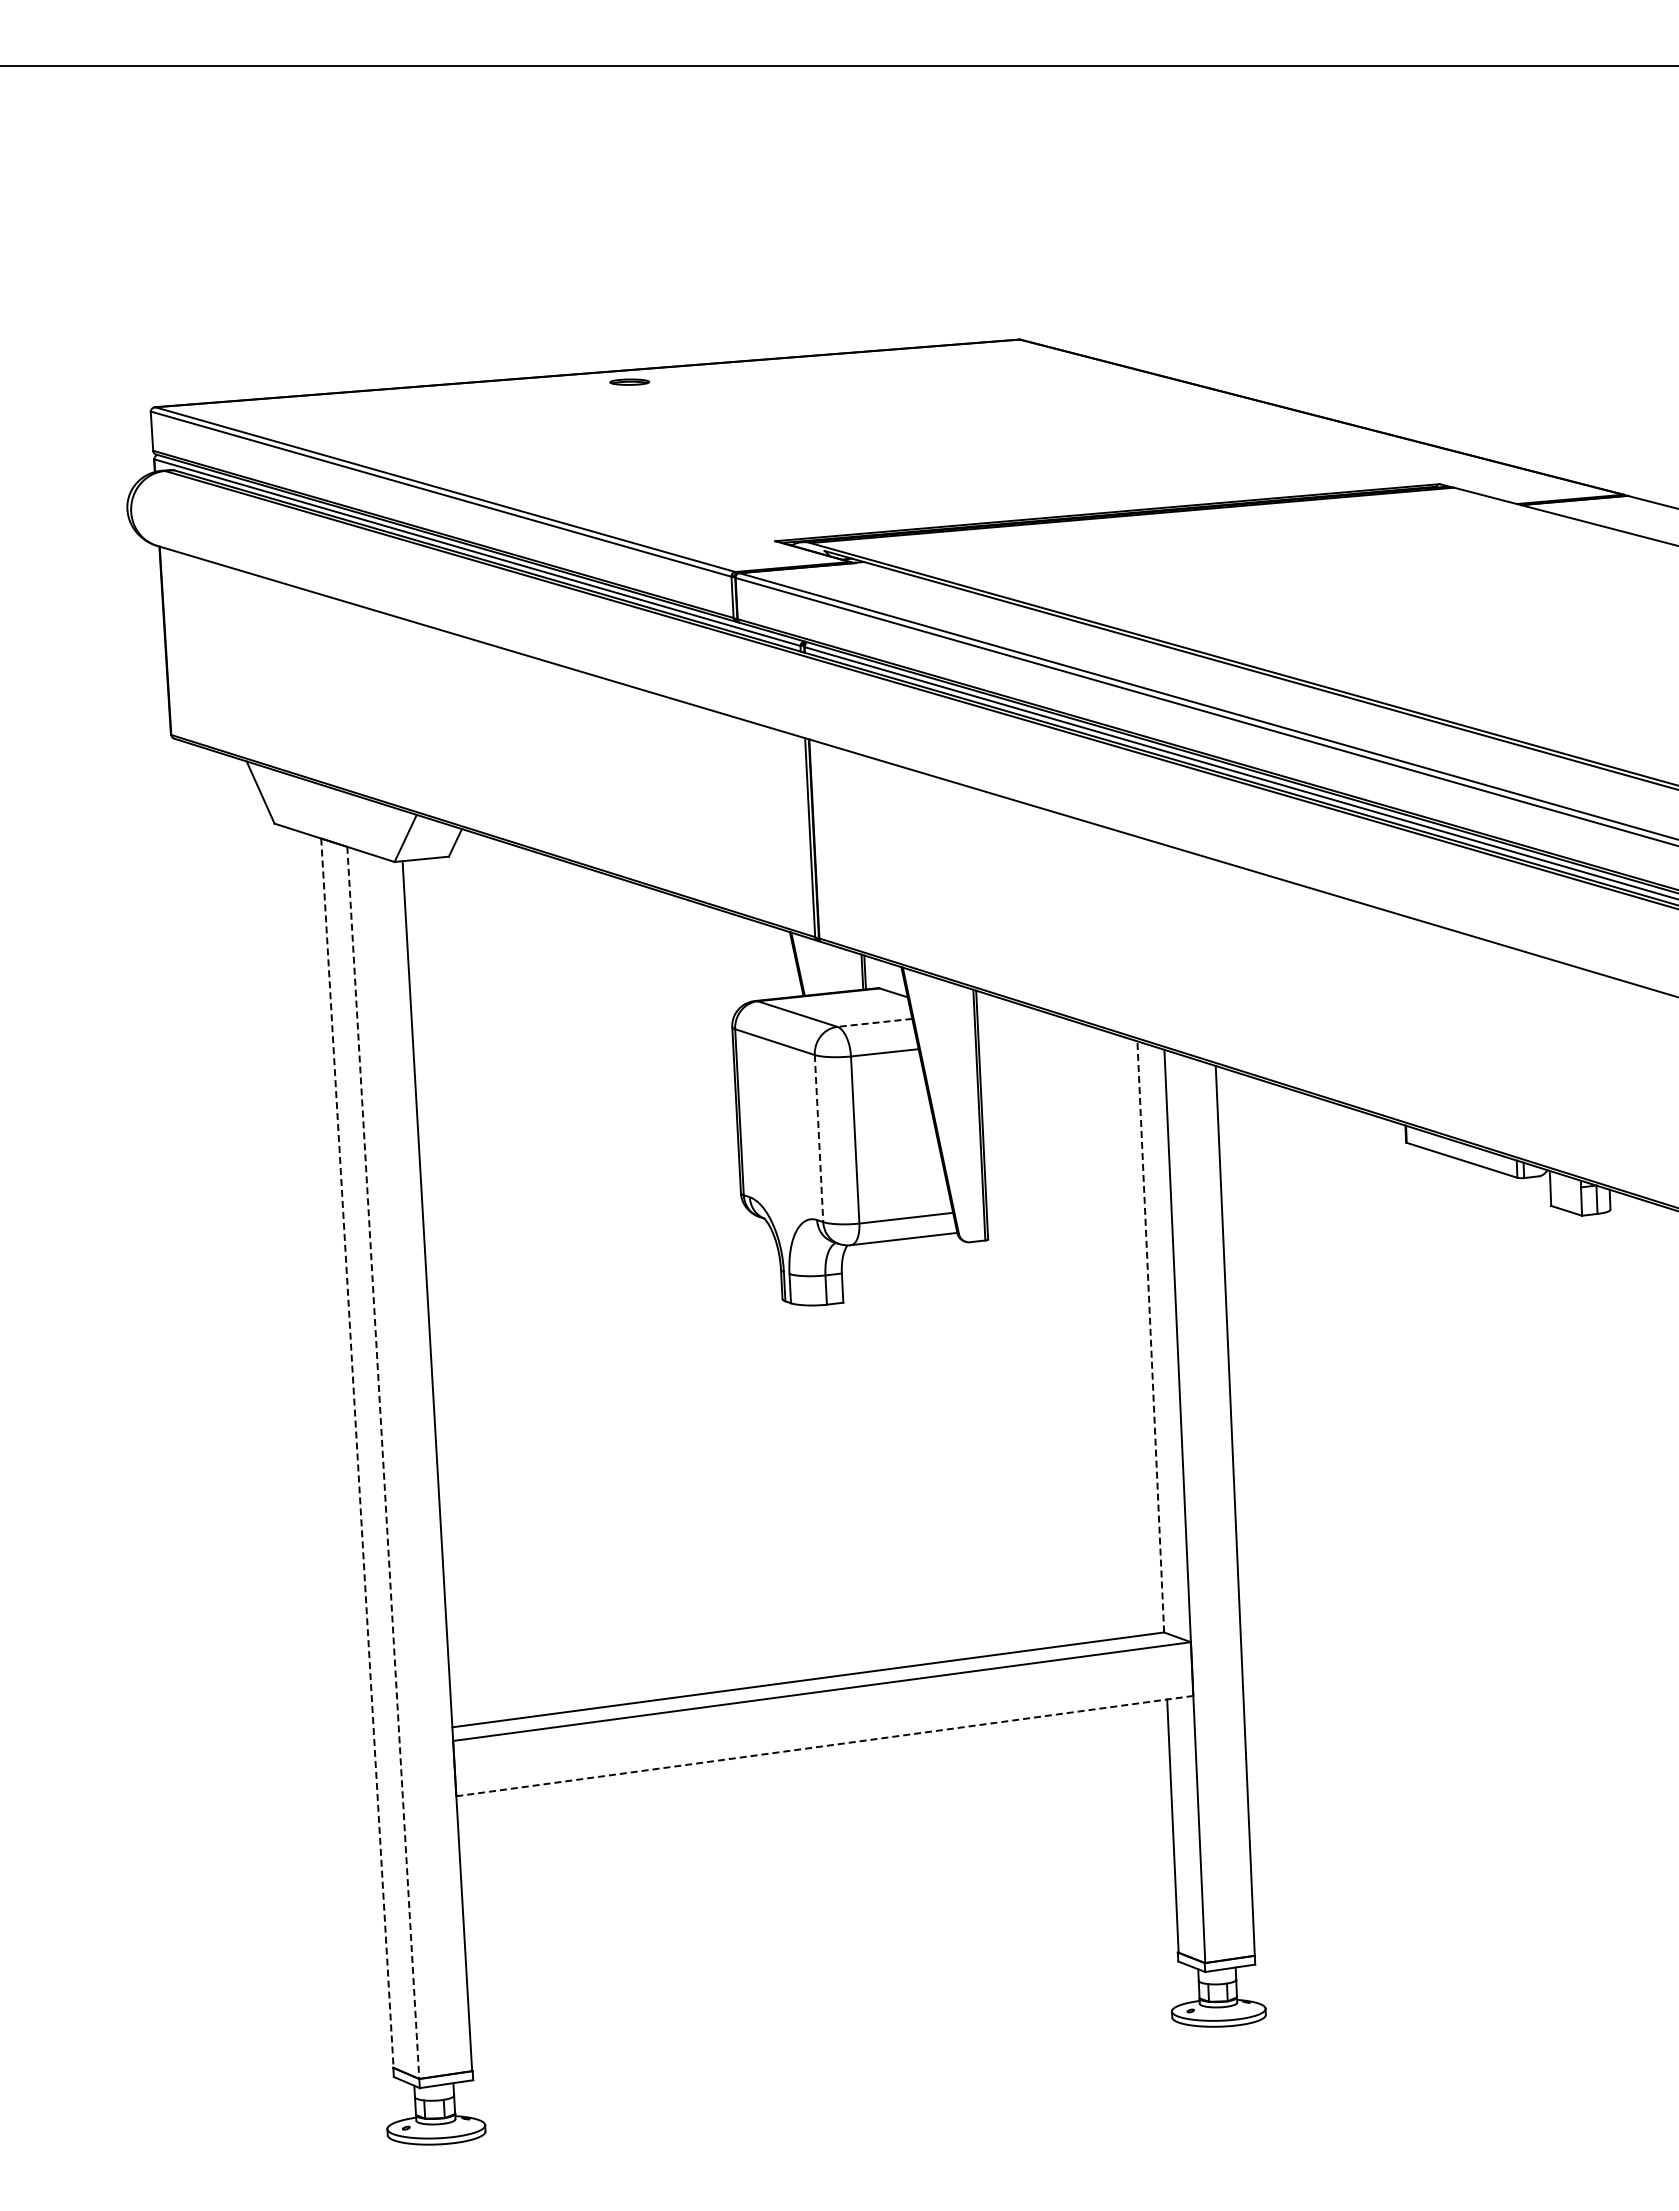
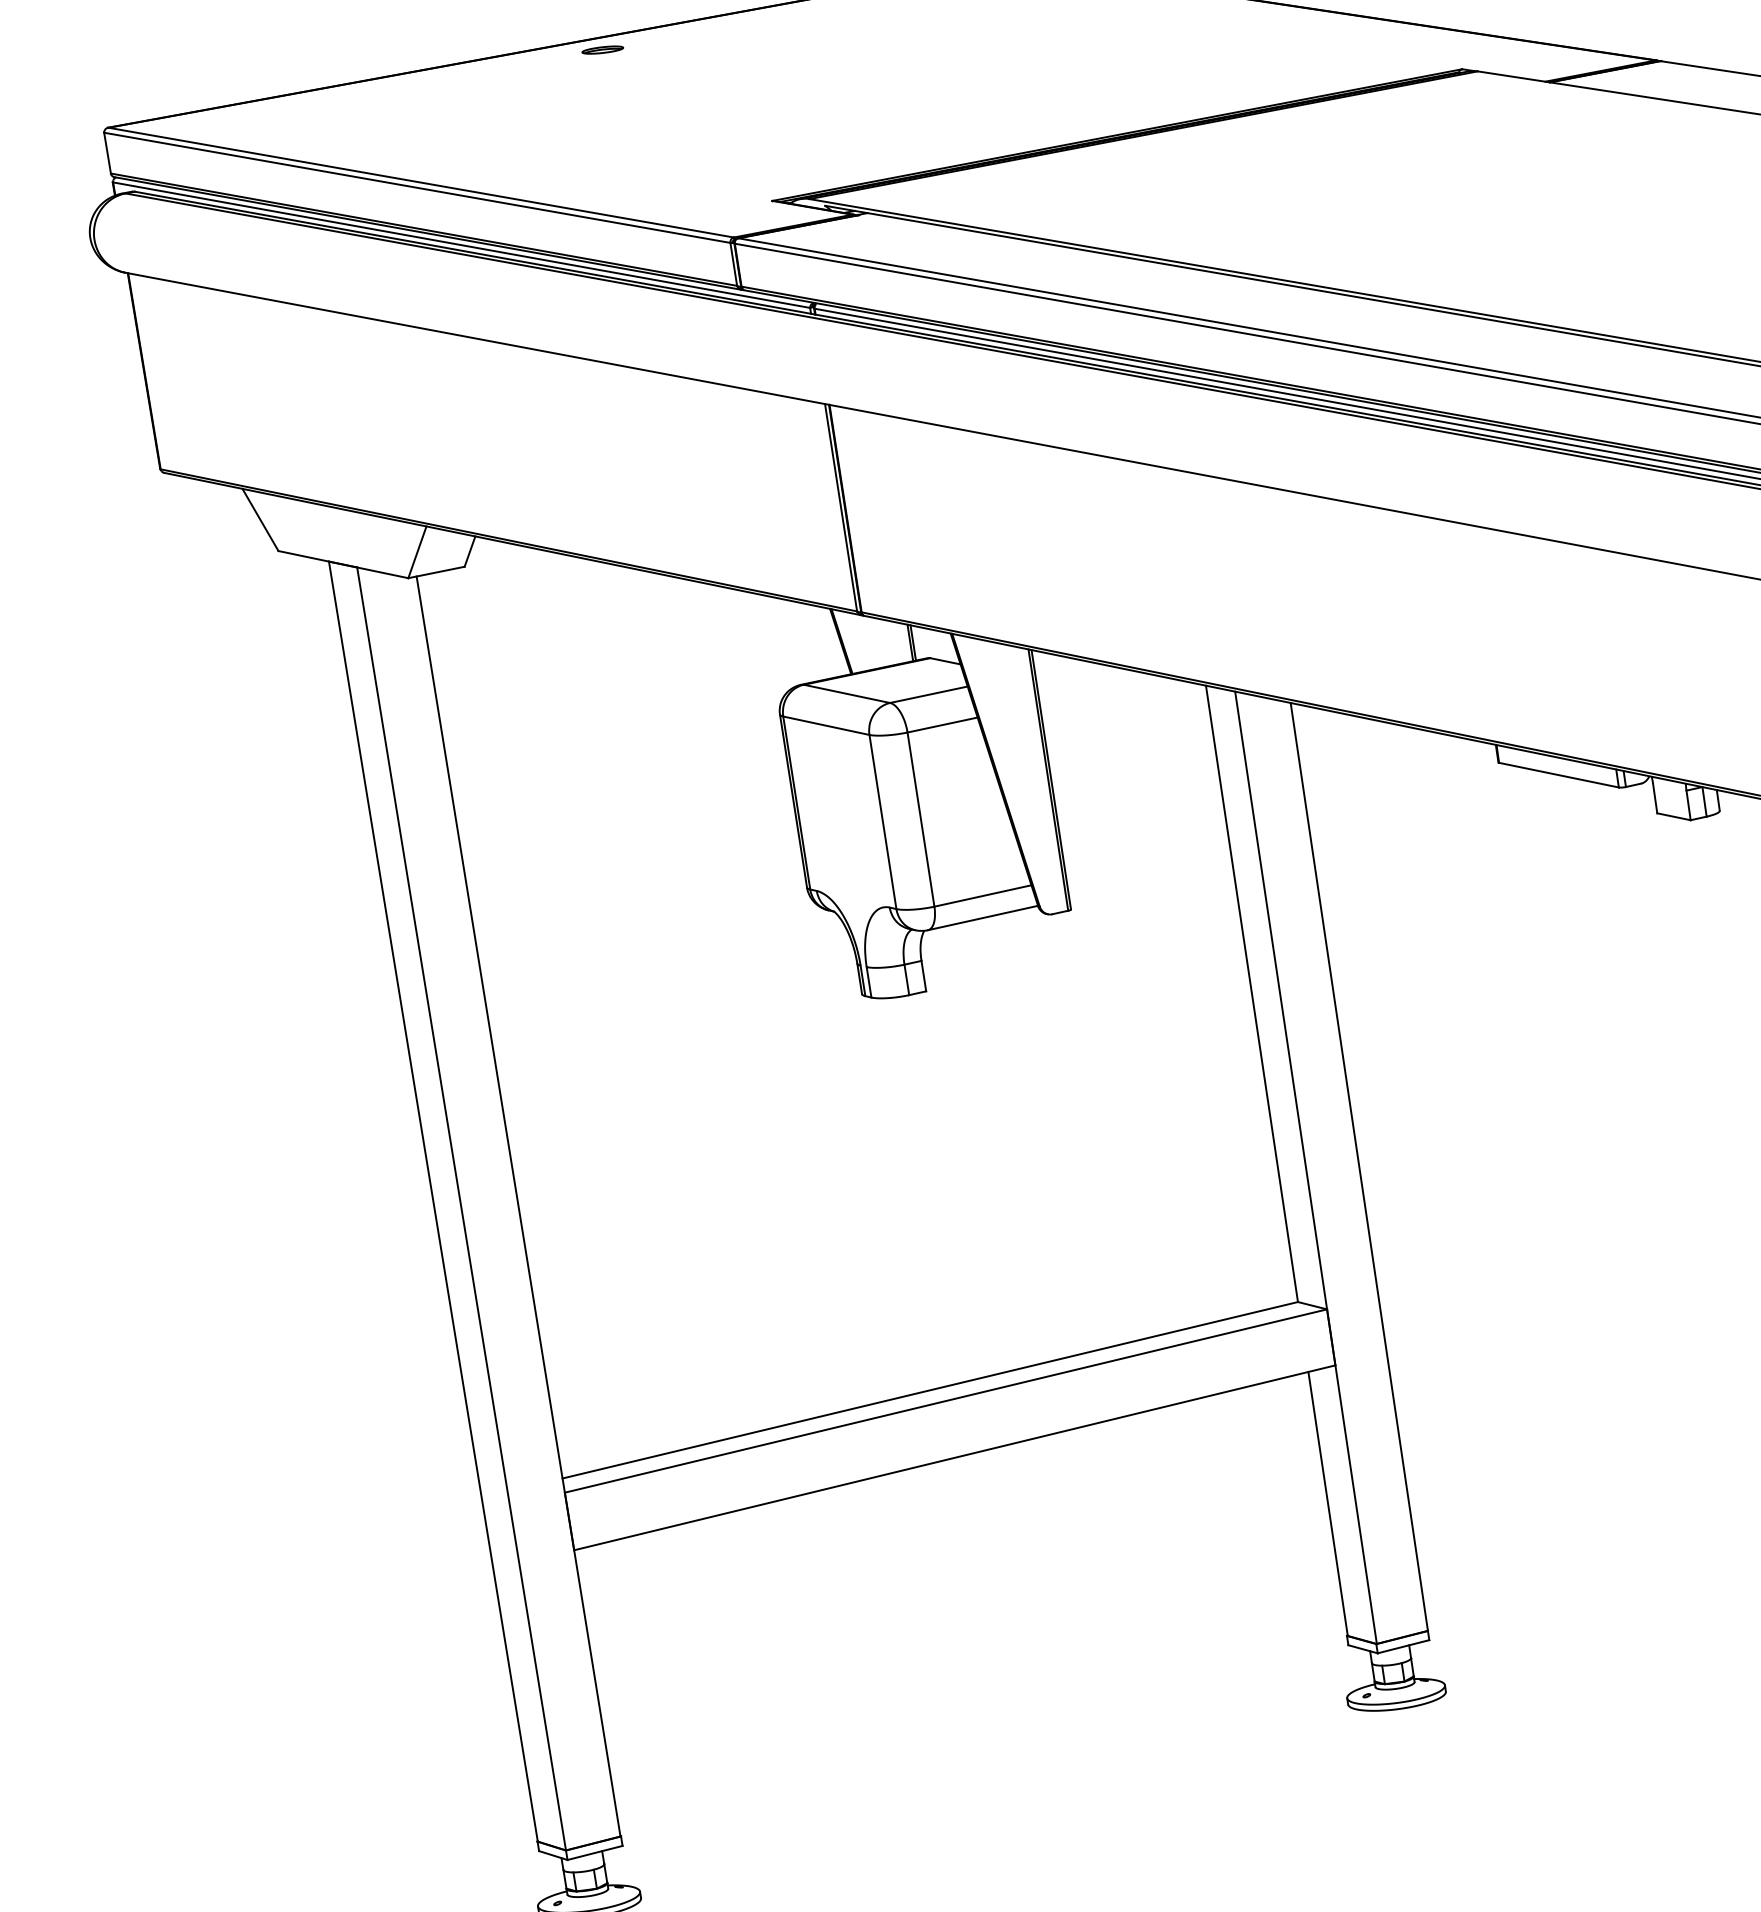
line: (874, 1022) -> (928, 694), dashed -> solid
line: (819, 1138) -> (883, 821), dashed -> solid
line: (1150, 1336) -> (1251, 993), dashed -> solid
line: (357, 1453) -> (433, 1201), dashed -> solid
line: (383, 1463) -> (461, 1209), dashed -> solid
line: (824, 1746) -> (954, 1458), dashed -> solid

